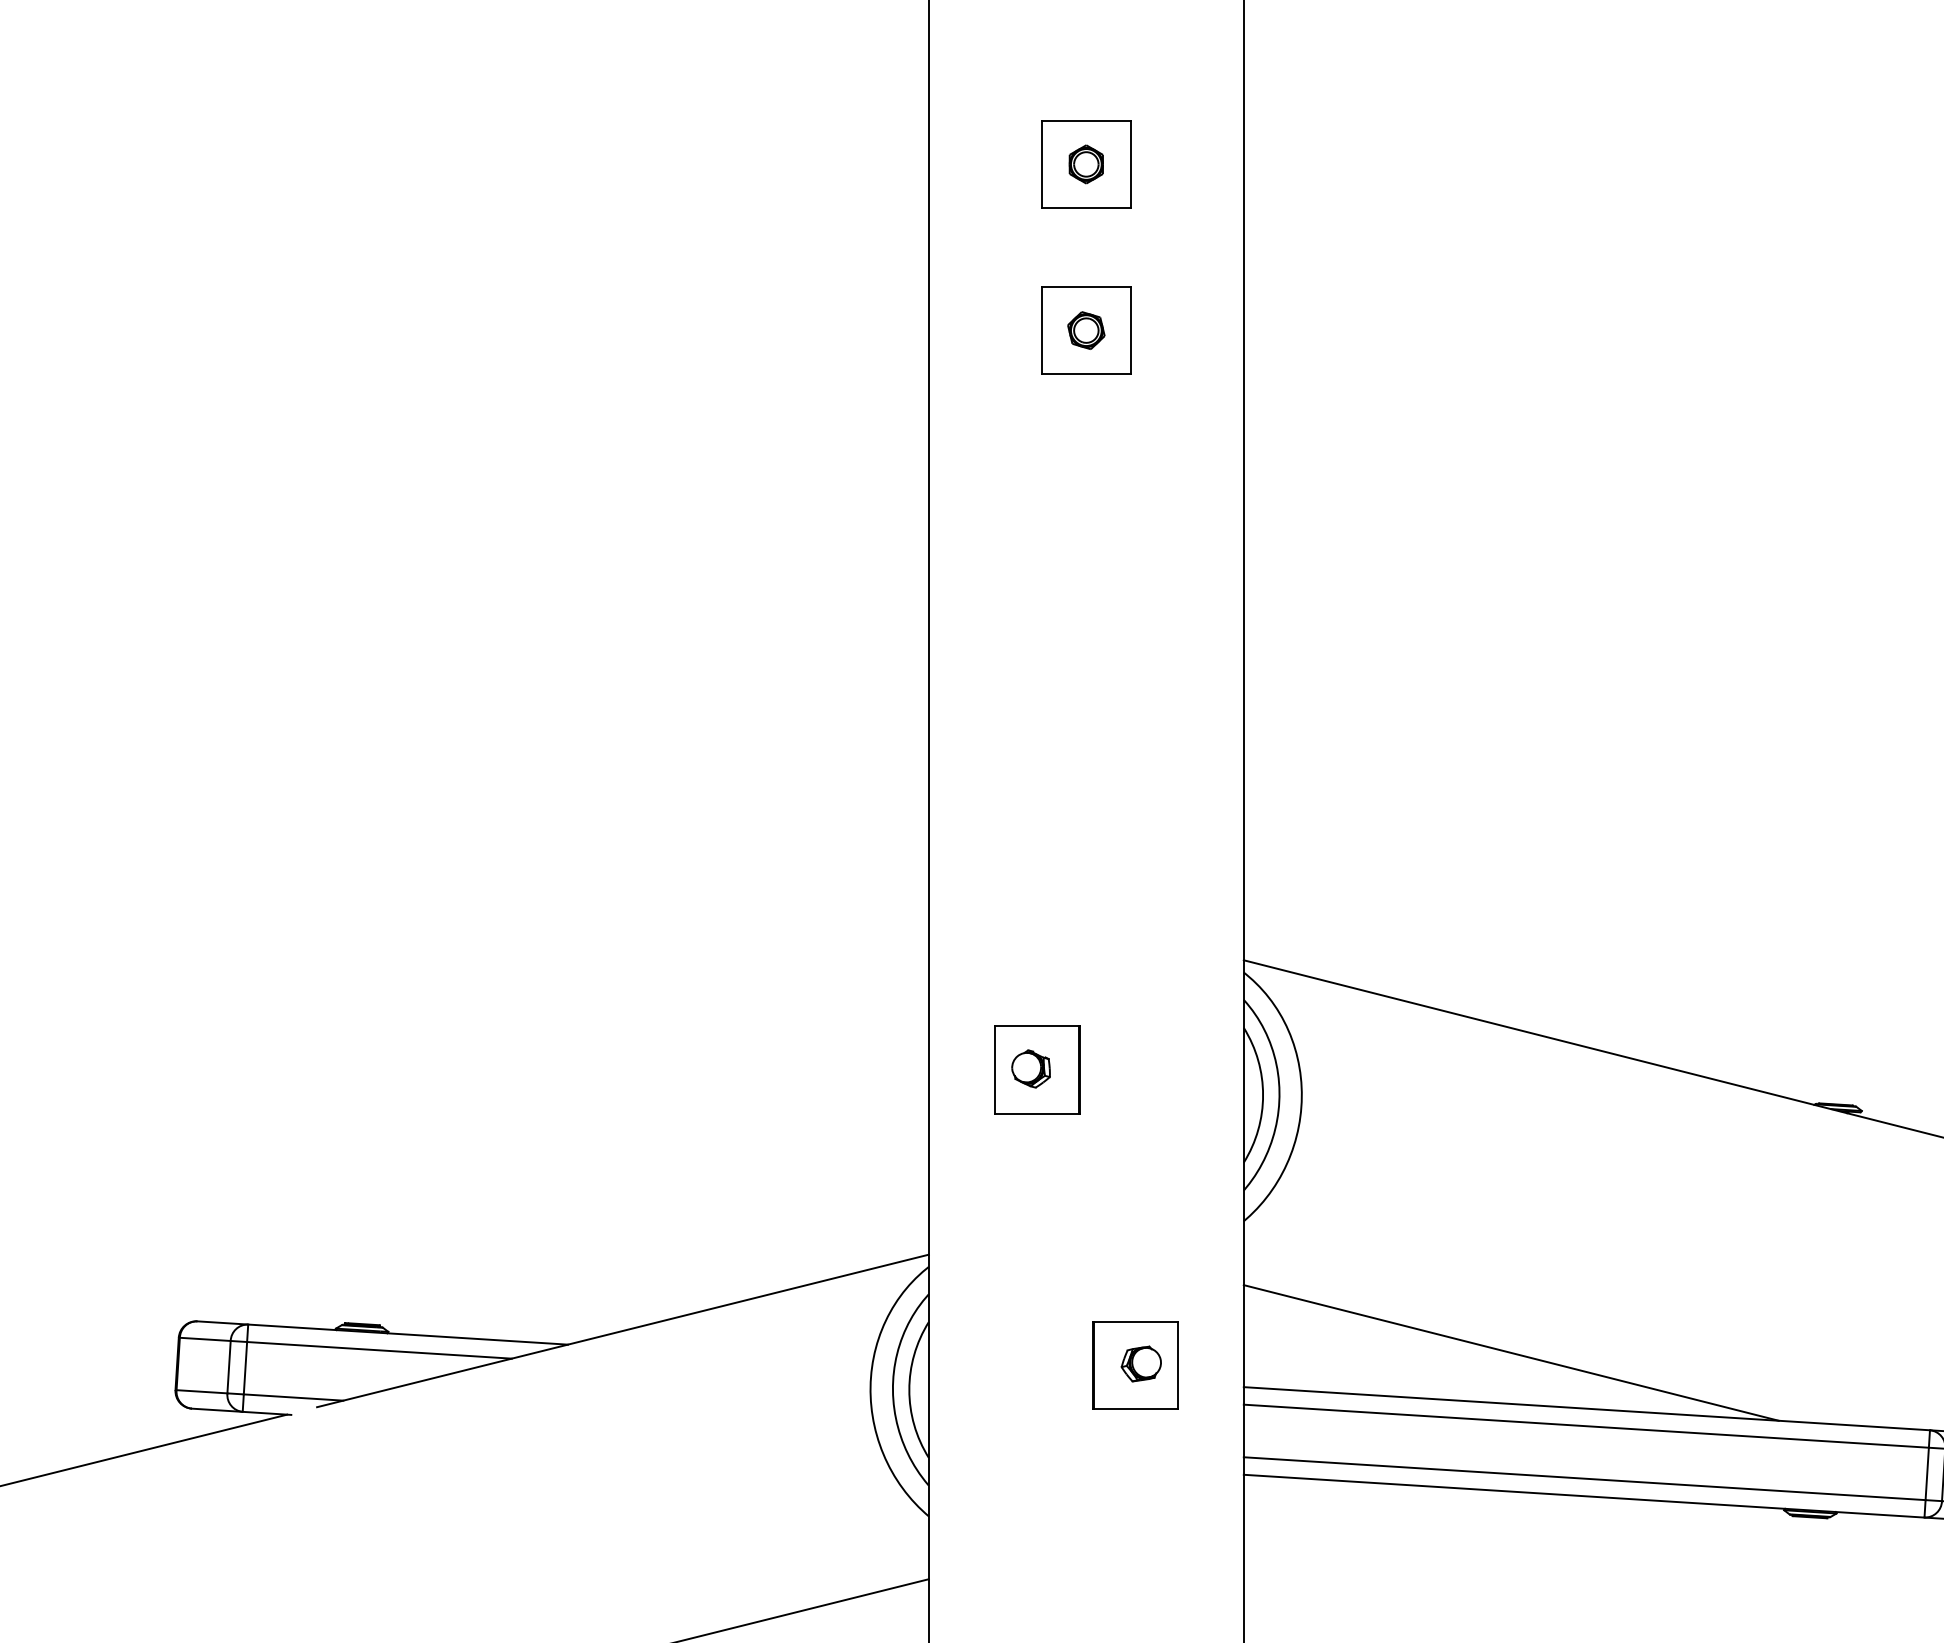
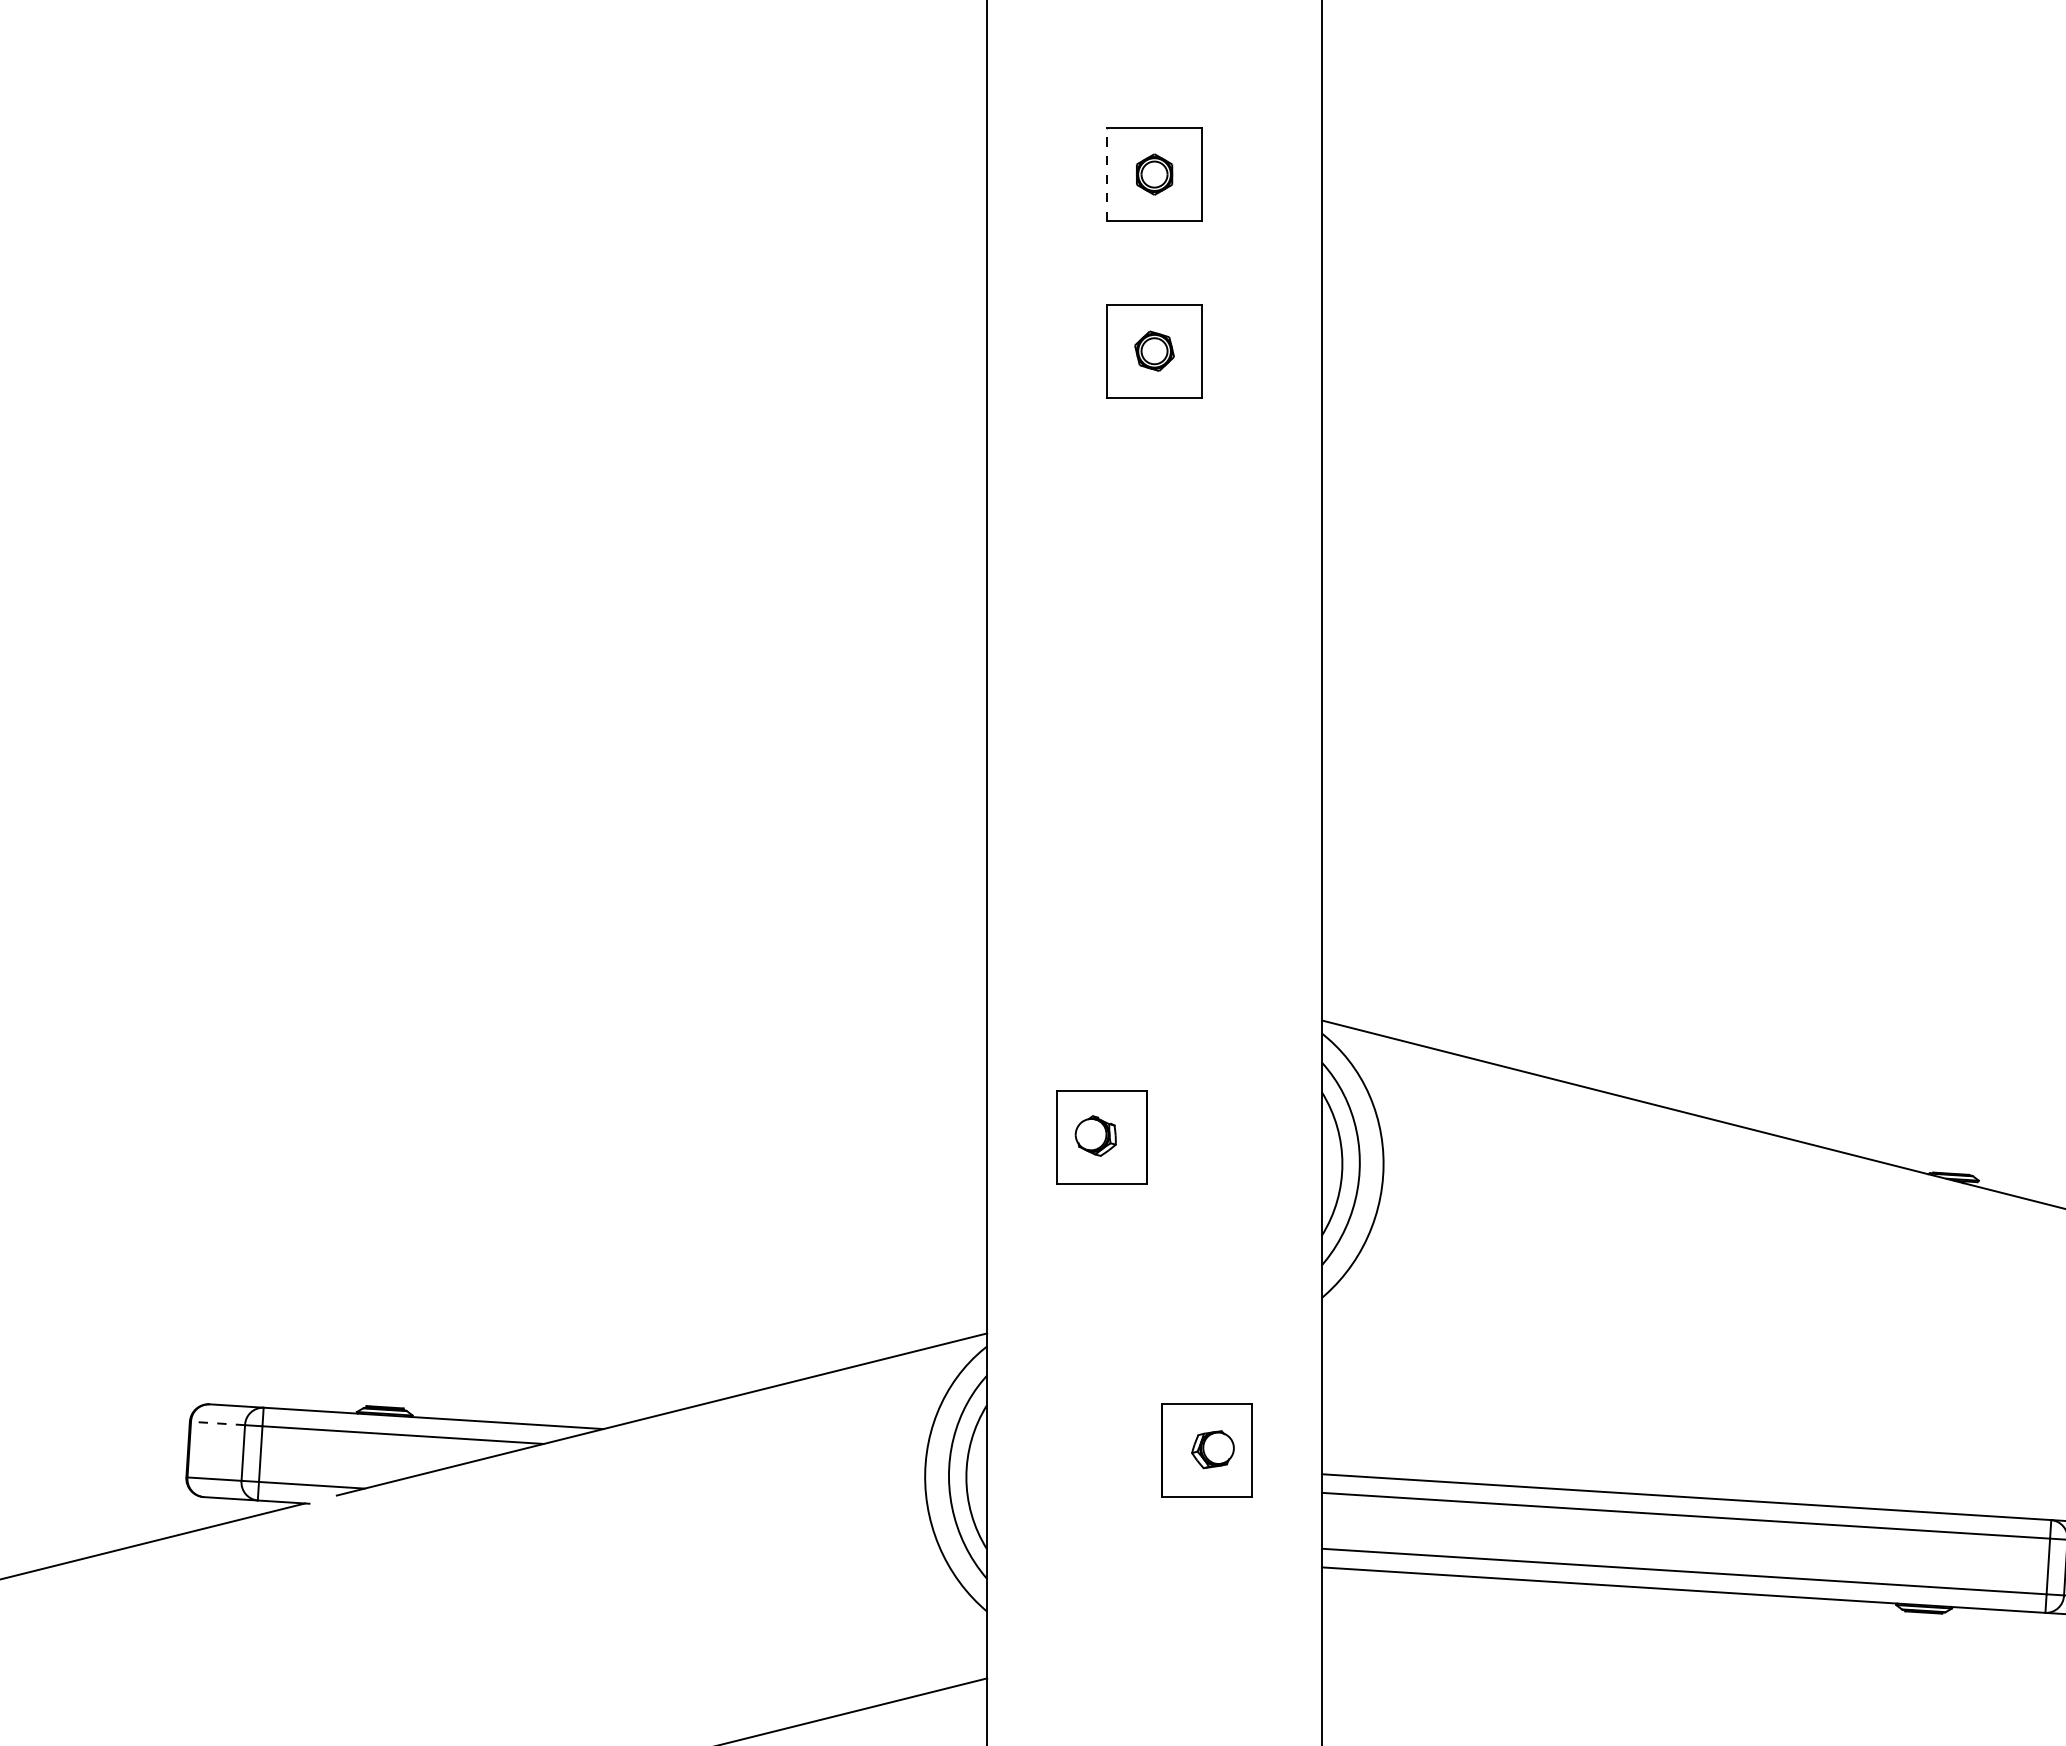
line: (1042, 164) -> (1107, 174), solid -> dashed
line: (204, 1339) -> (217, 1423), solid -> dashed
line: (1510, 1352) -> (1605, 1437), removed

